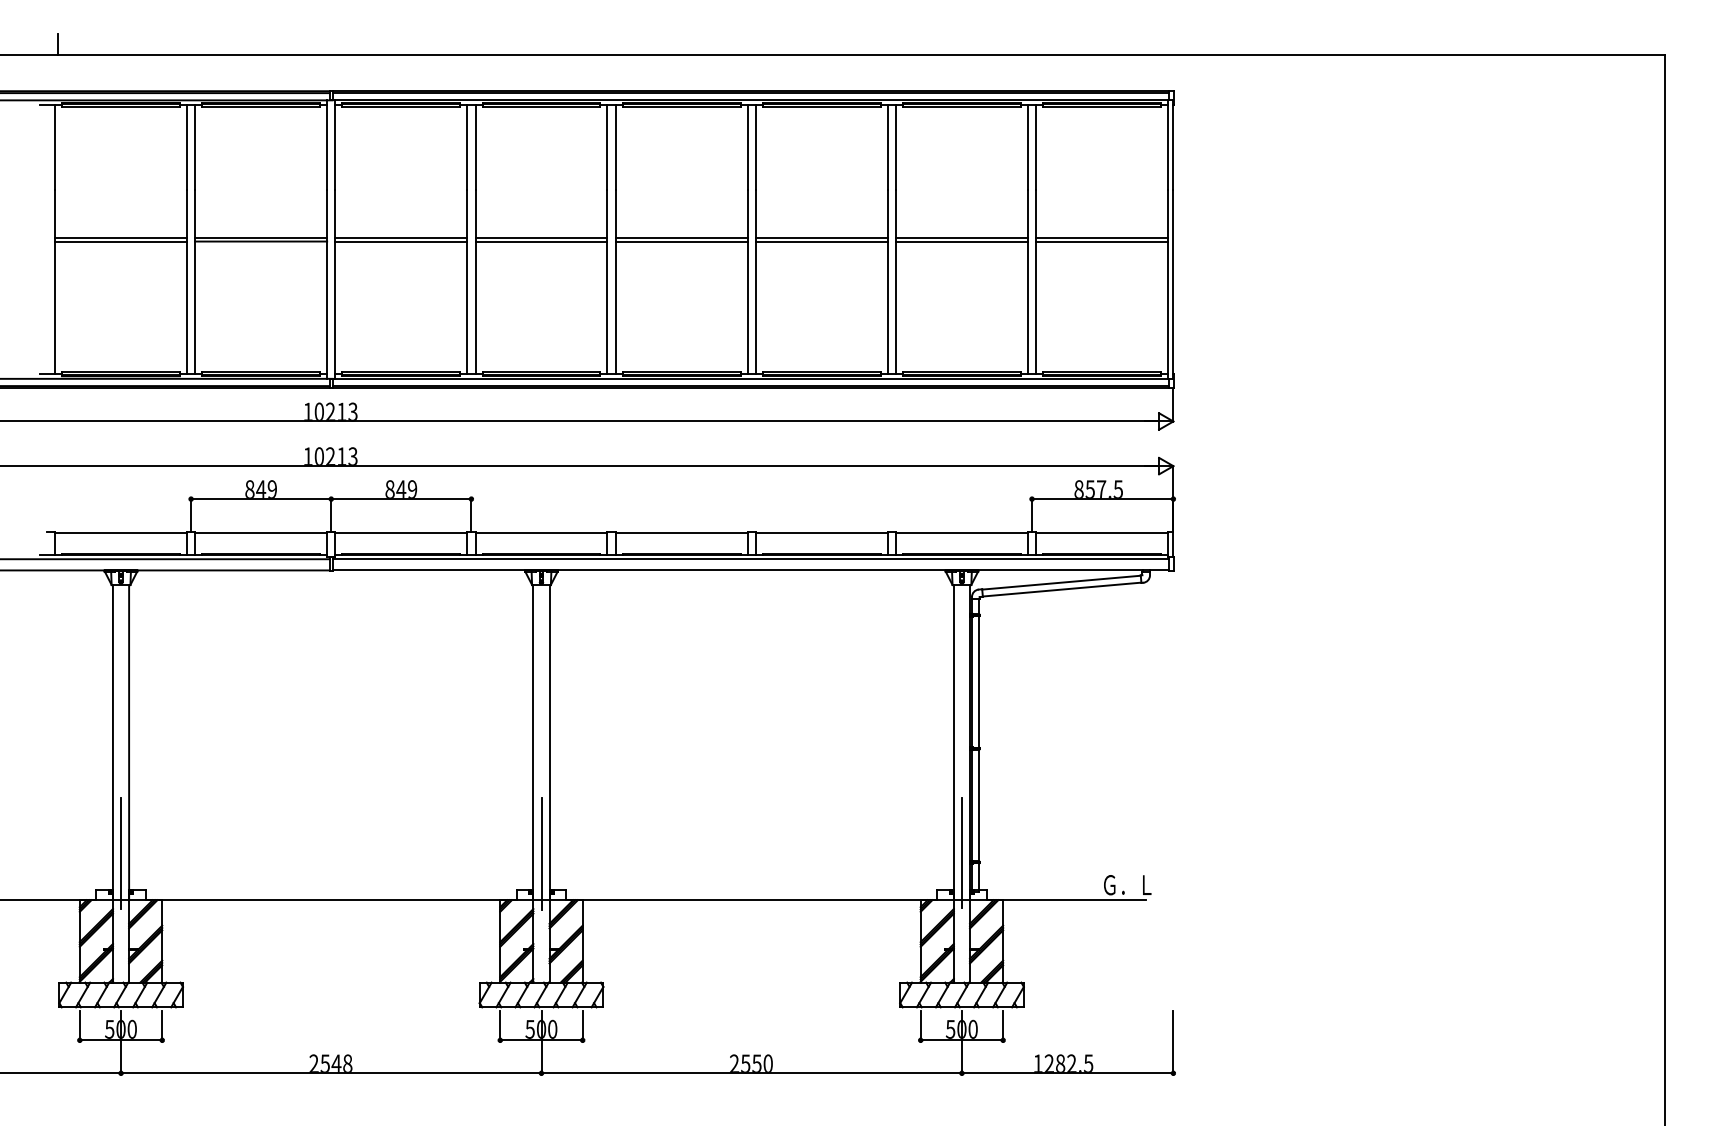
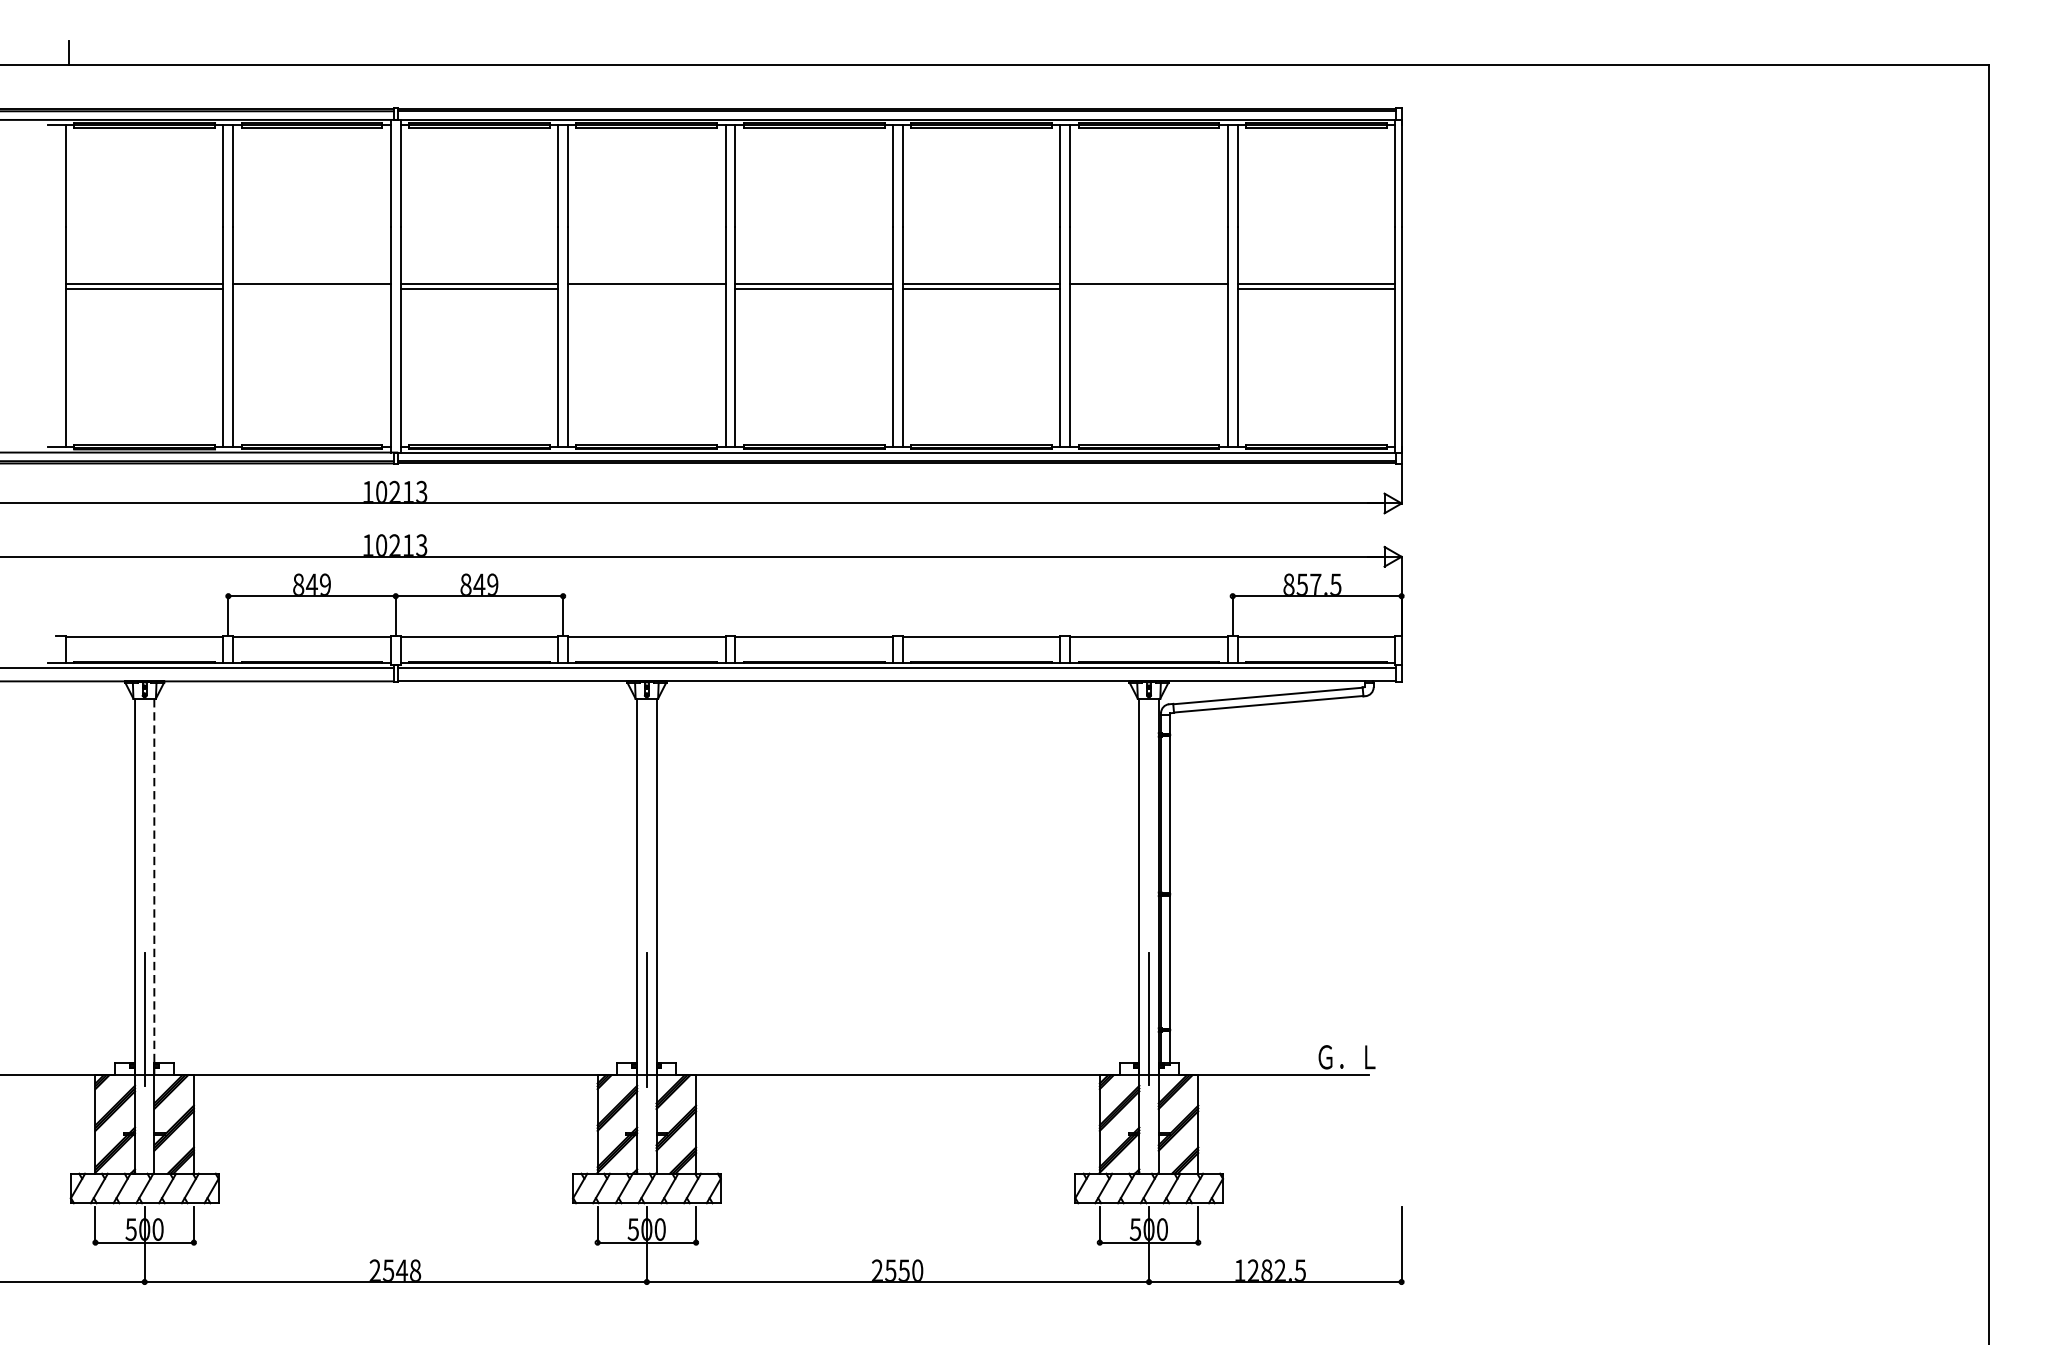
line: (261, 241) -> (312, 288), removed
line: (541, 241) -> (646, 288), removed
line: (961, 241) -> (1148, 288), removed
line: (129, 743) -> (154, 888), solid -> dashed

